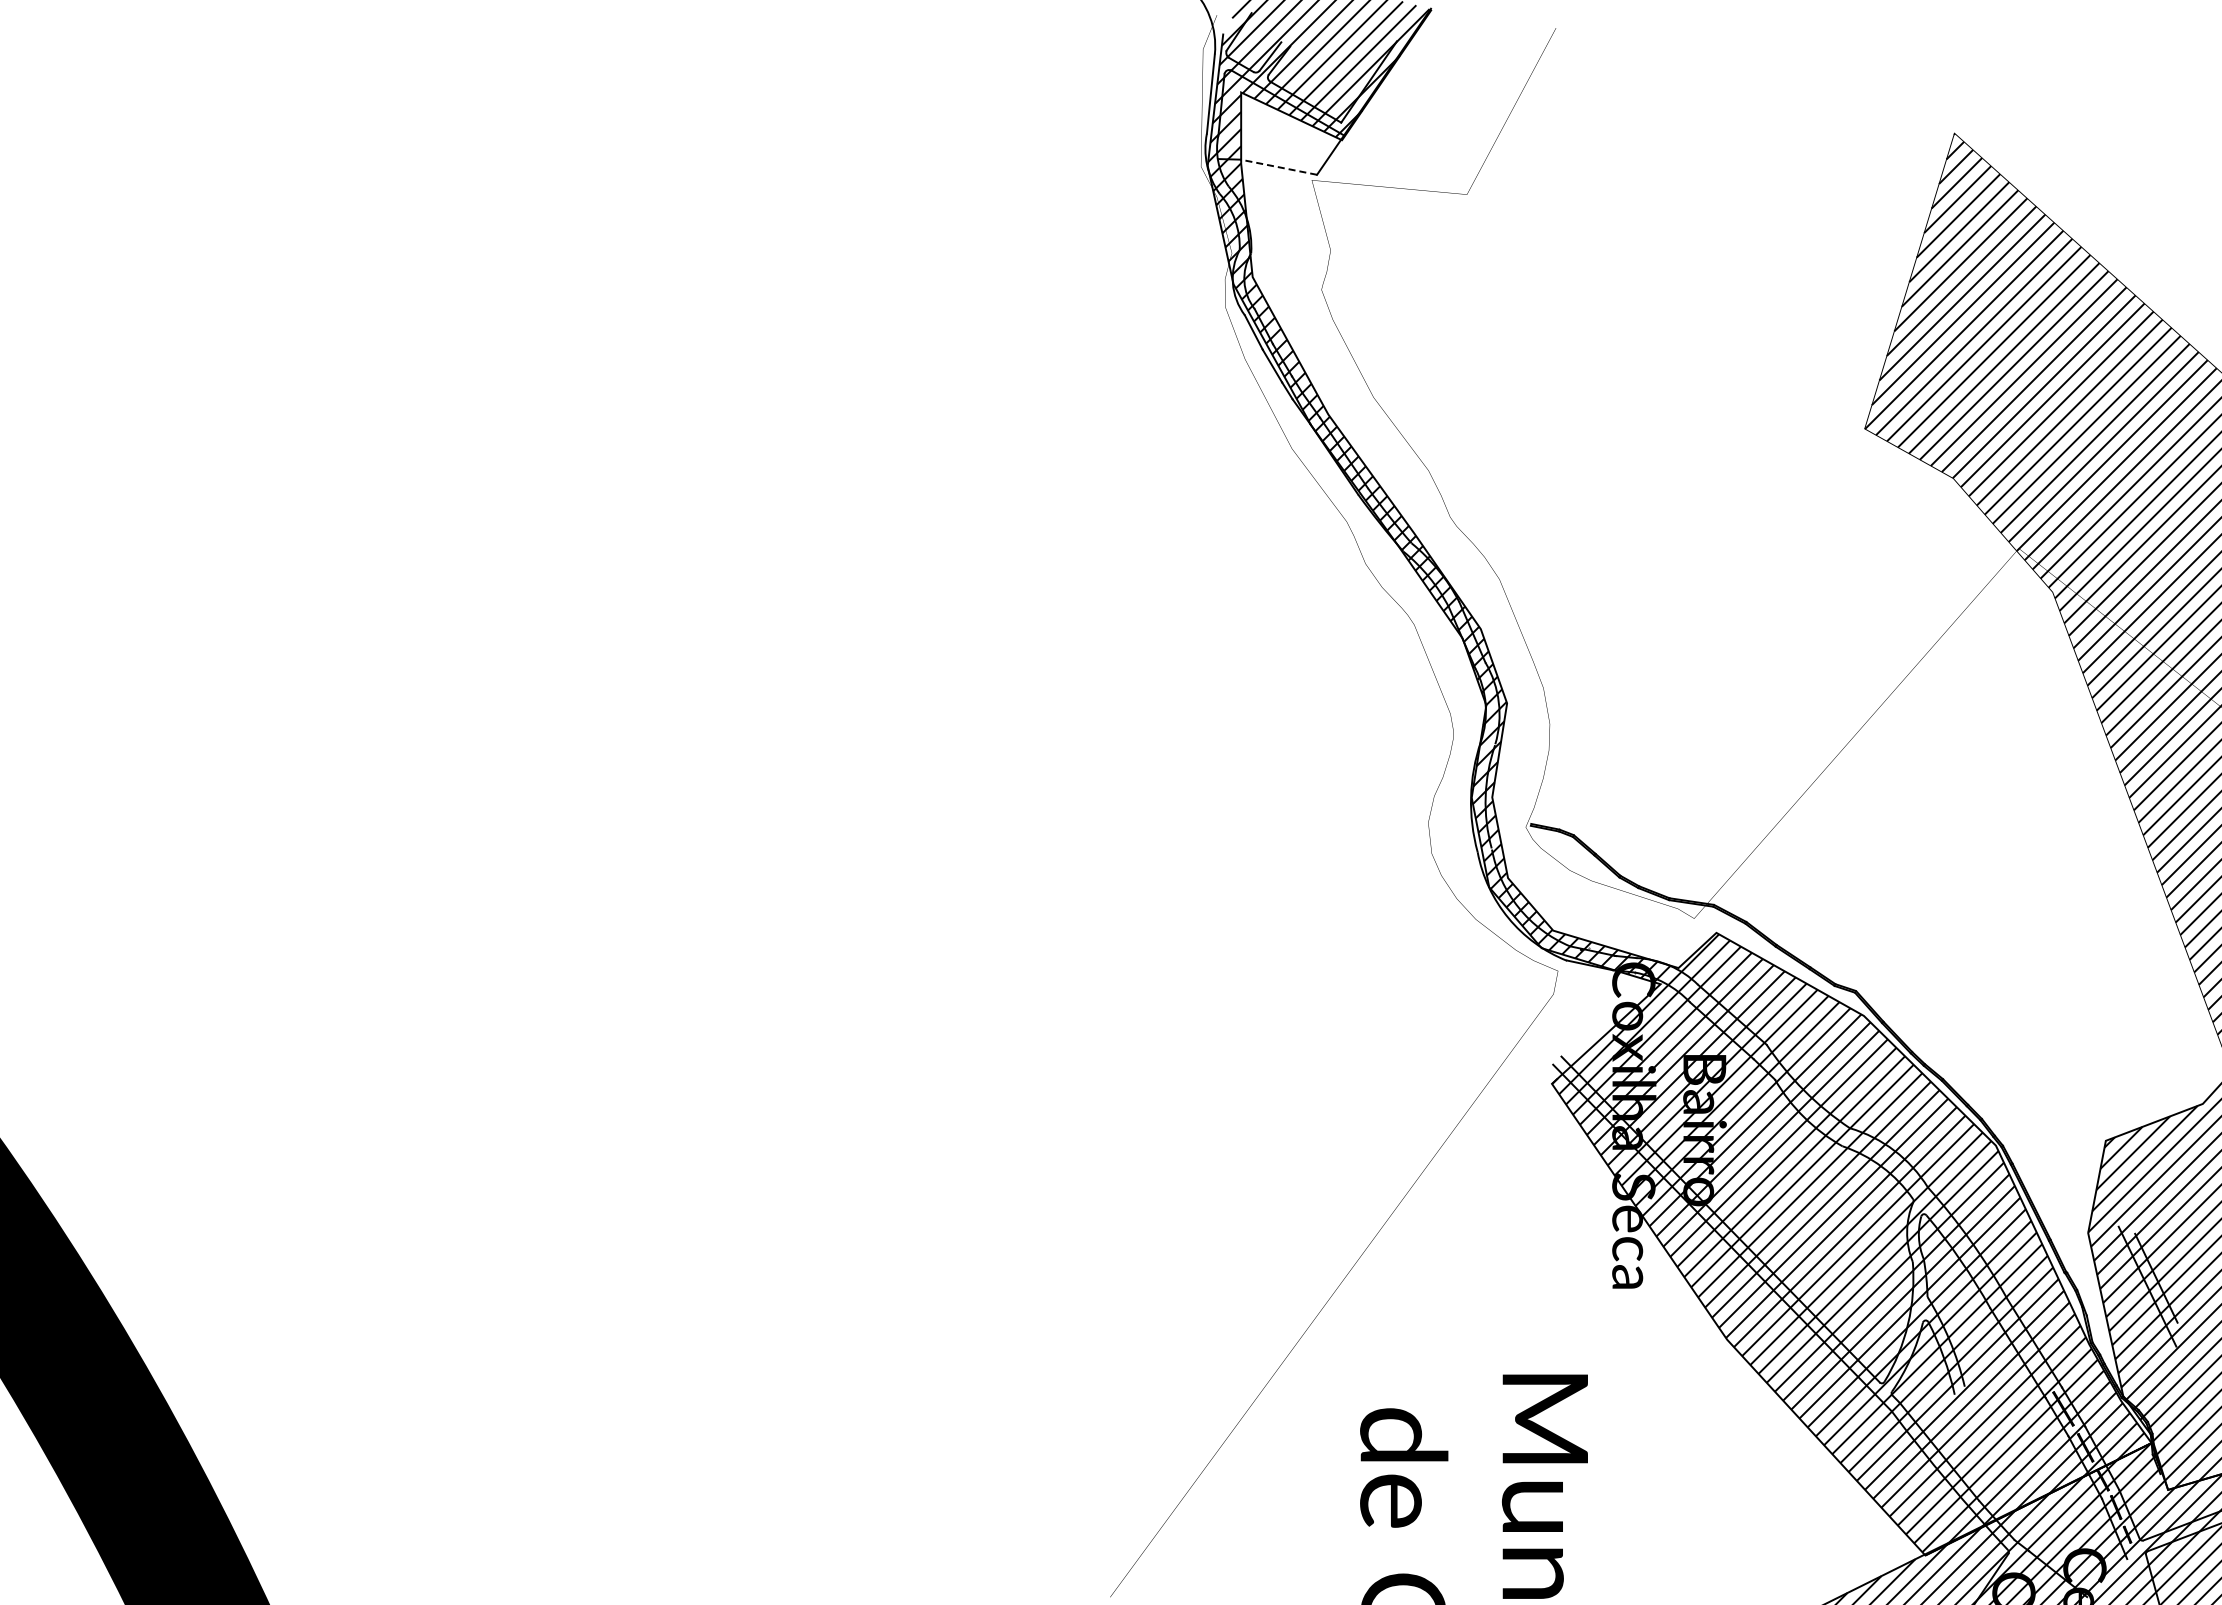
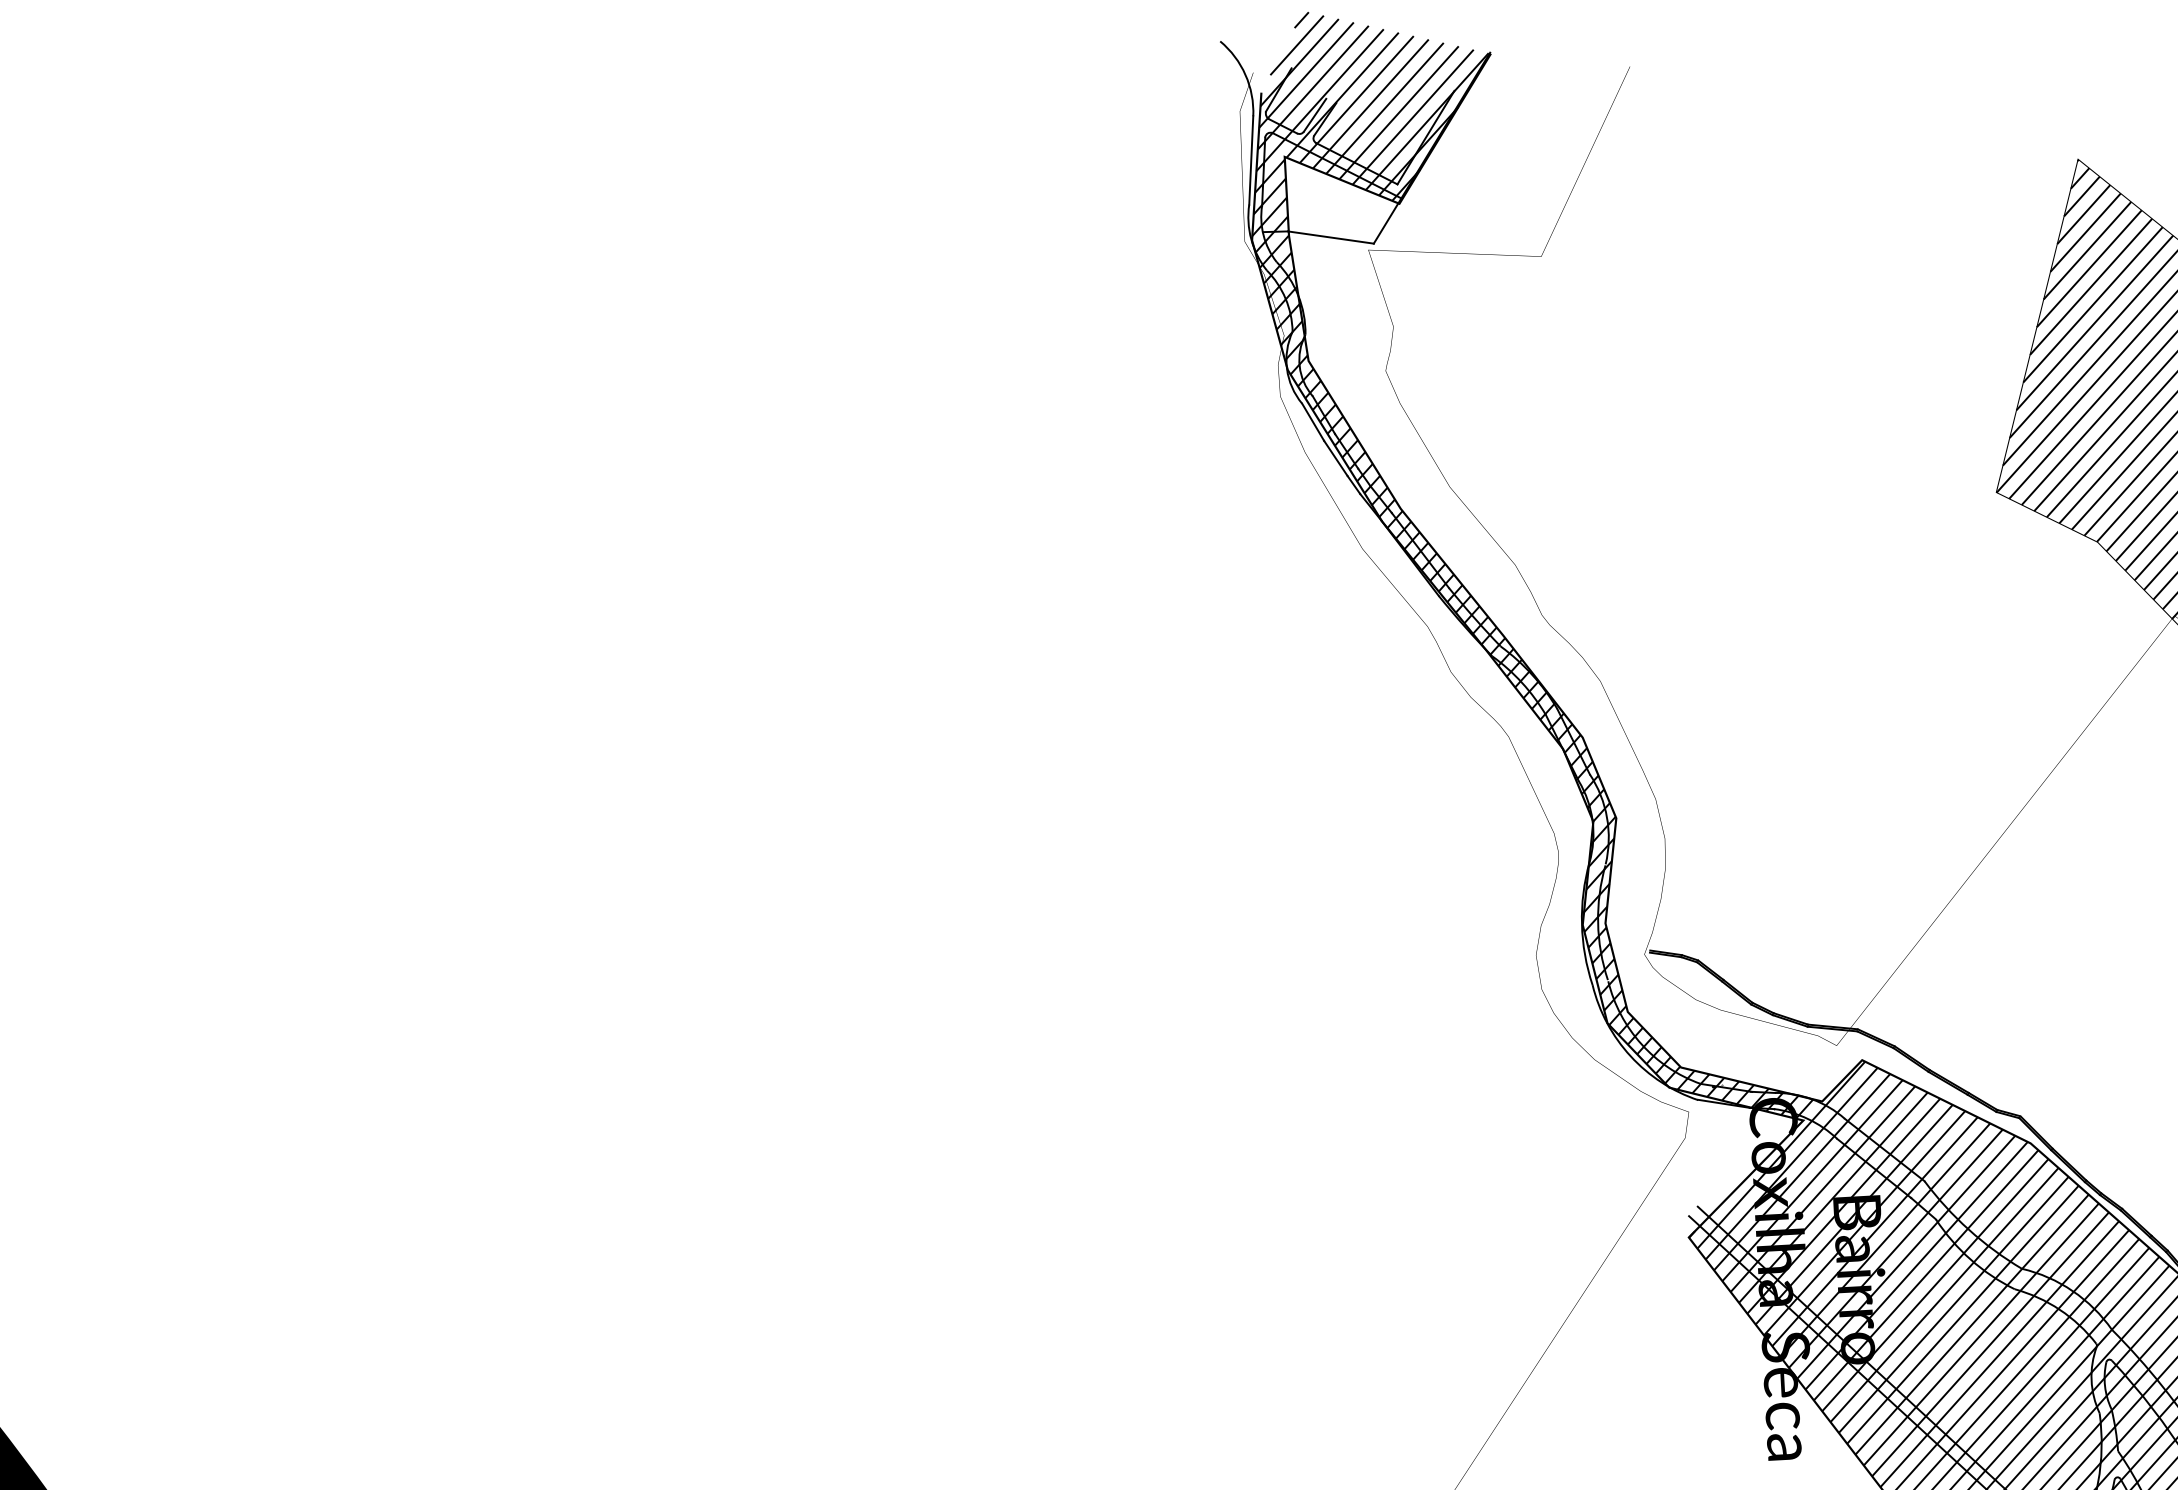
line: (1278, 167) -> (1330, 237), dashed -> solid

